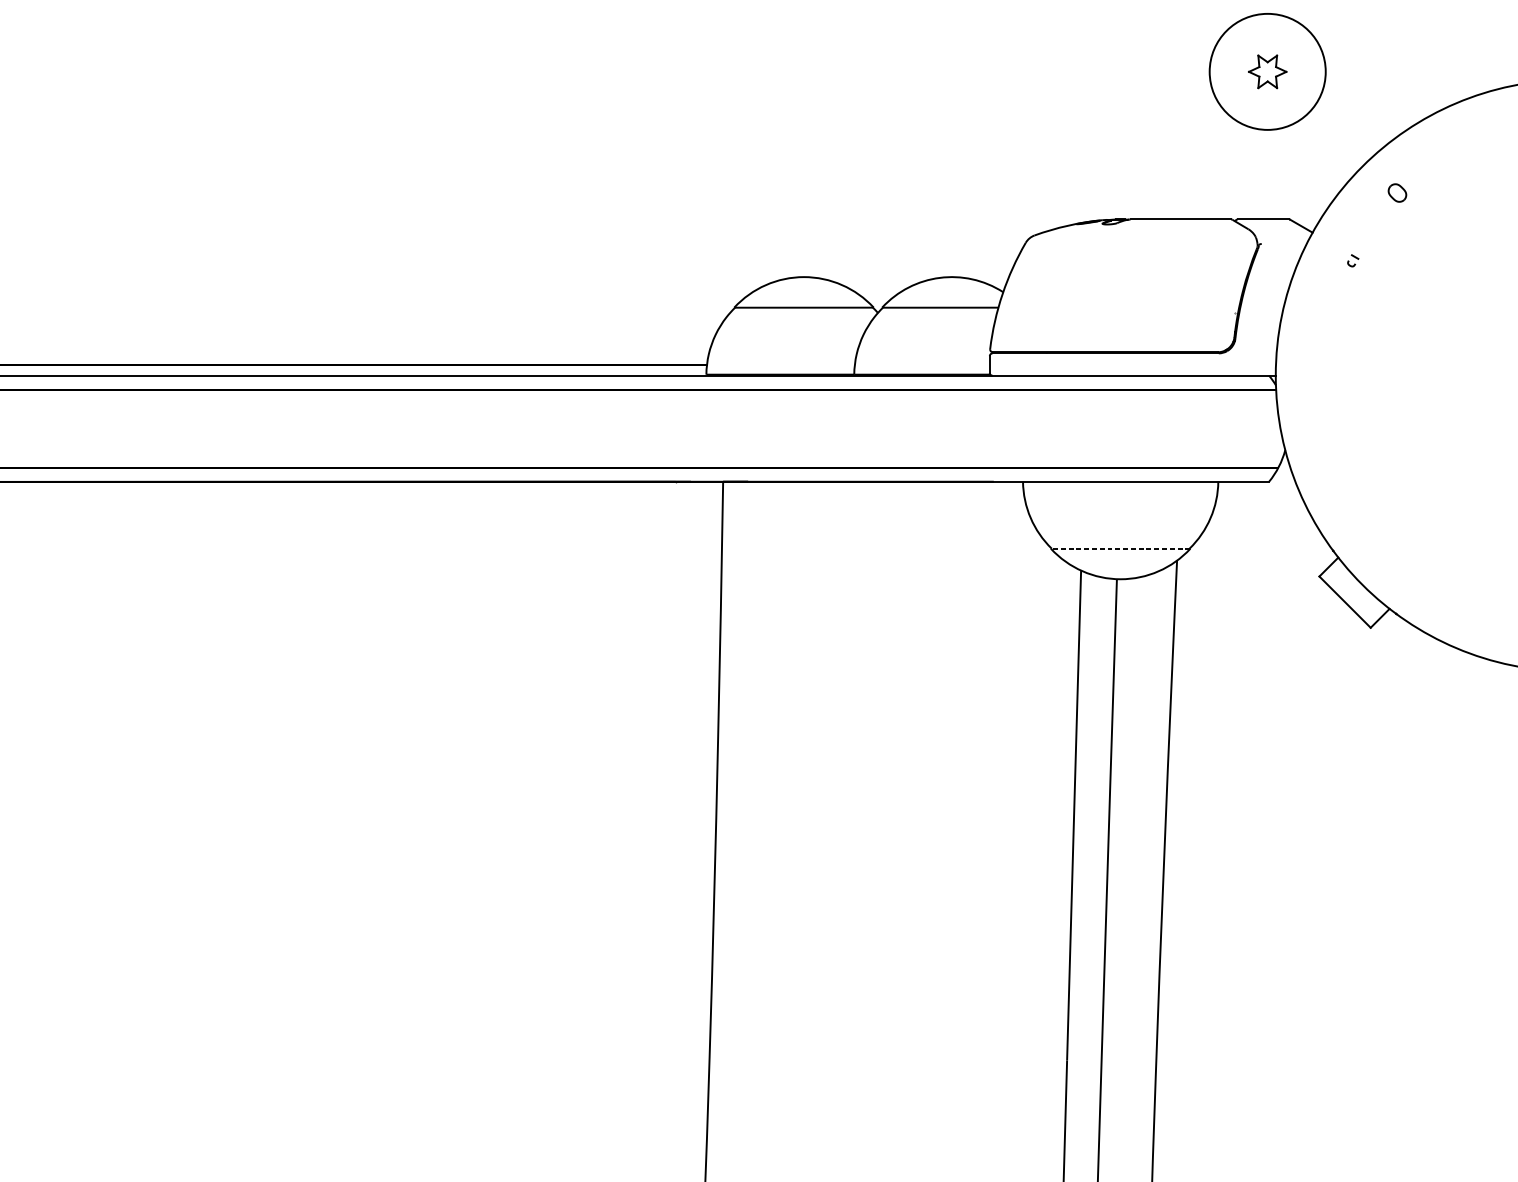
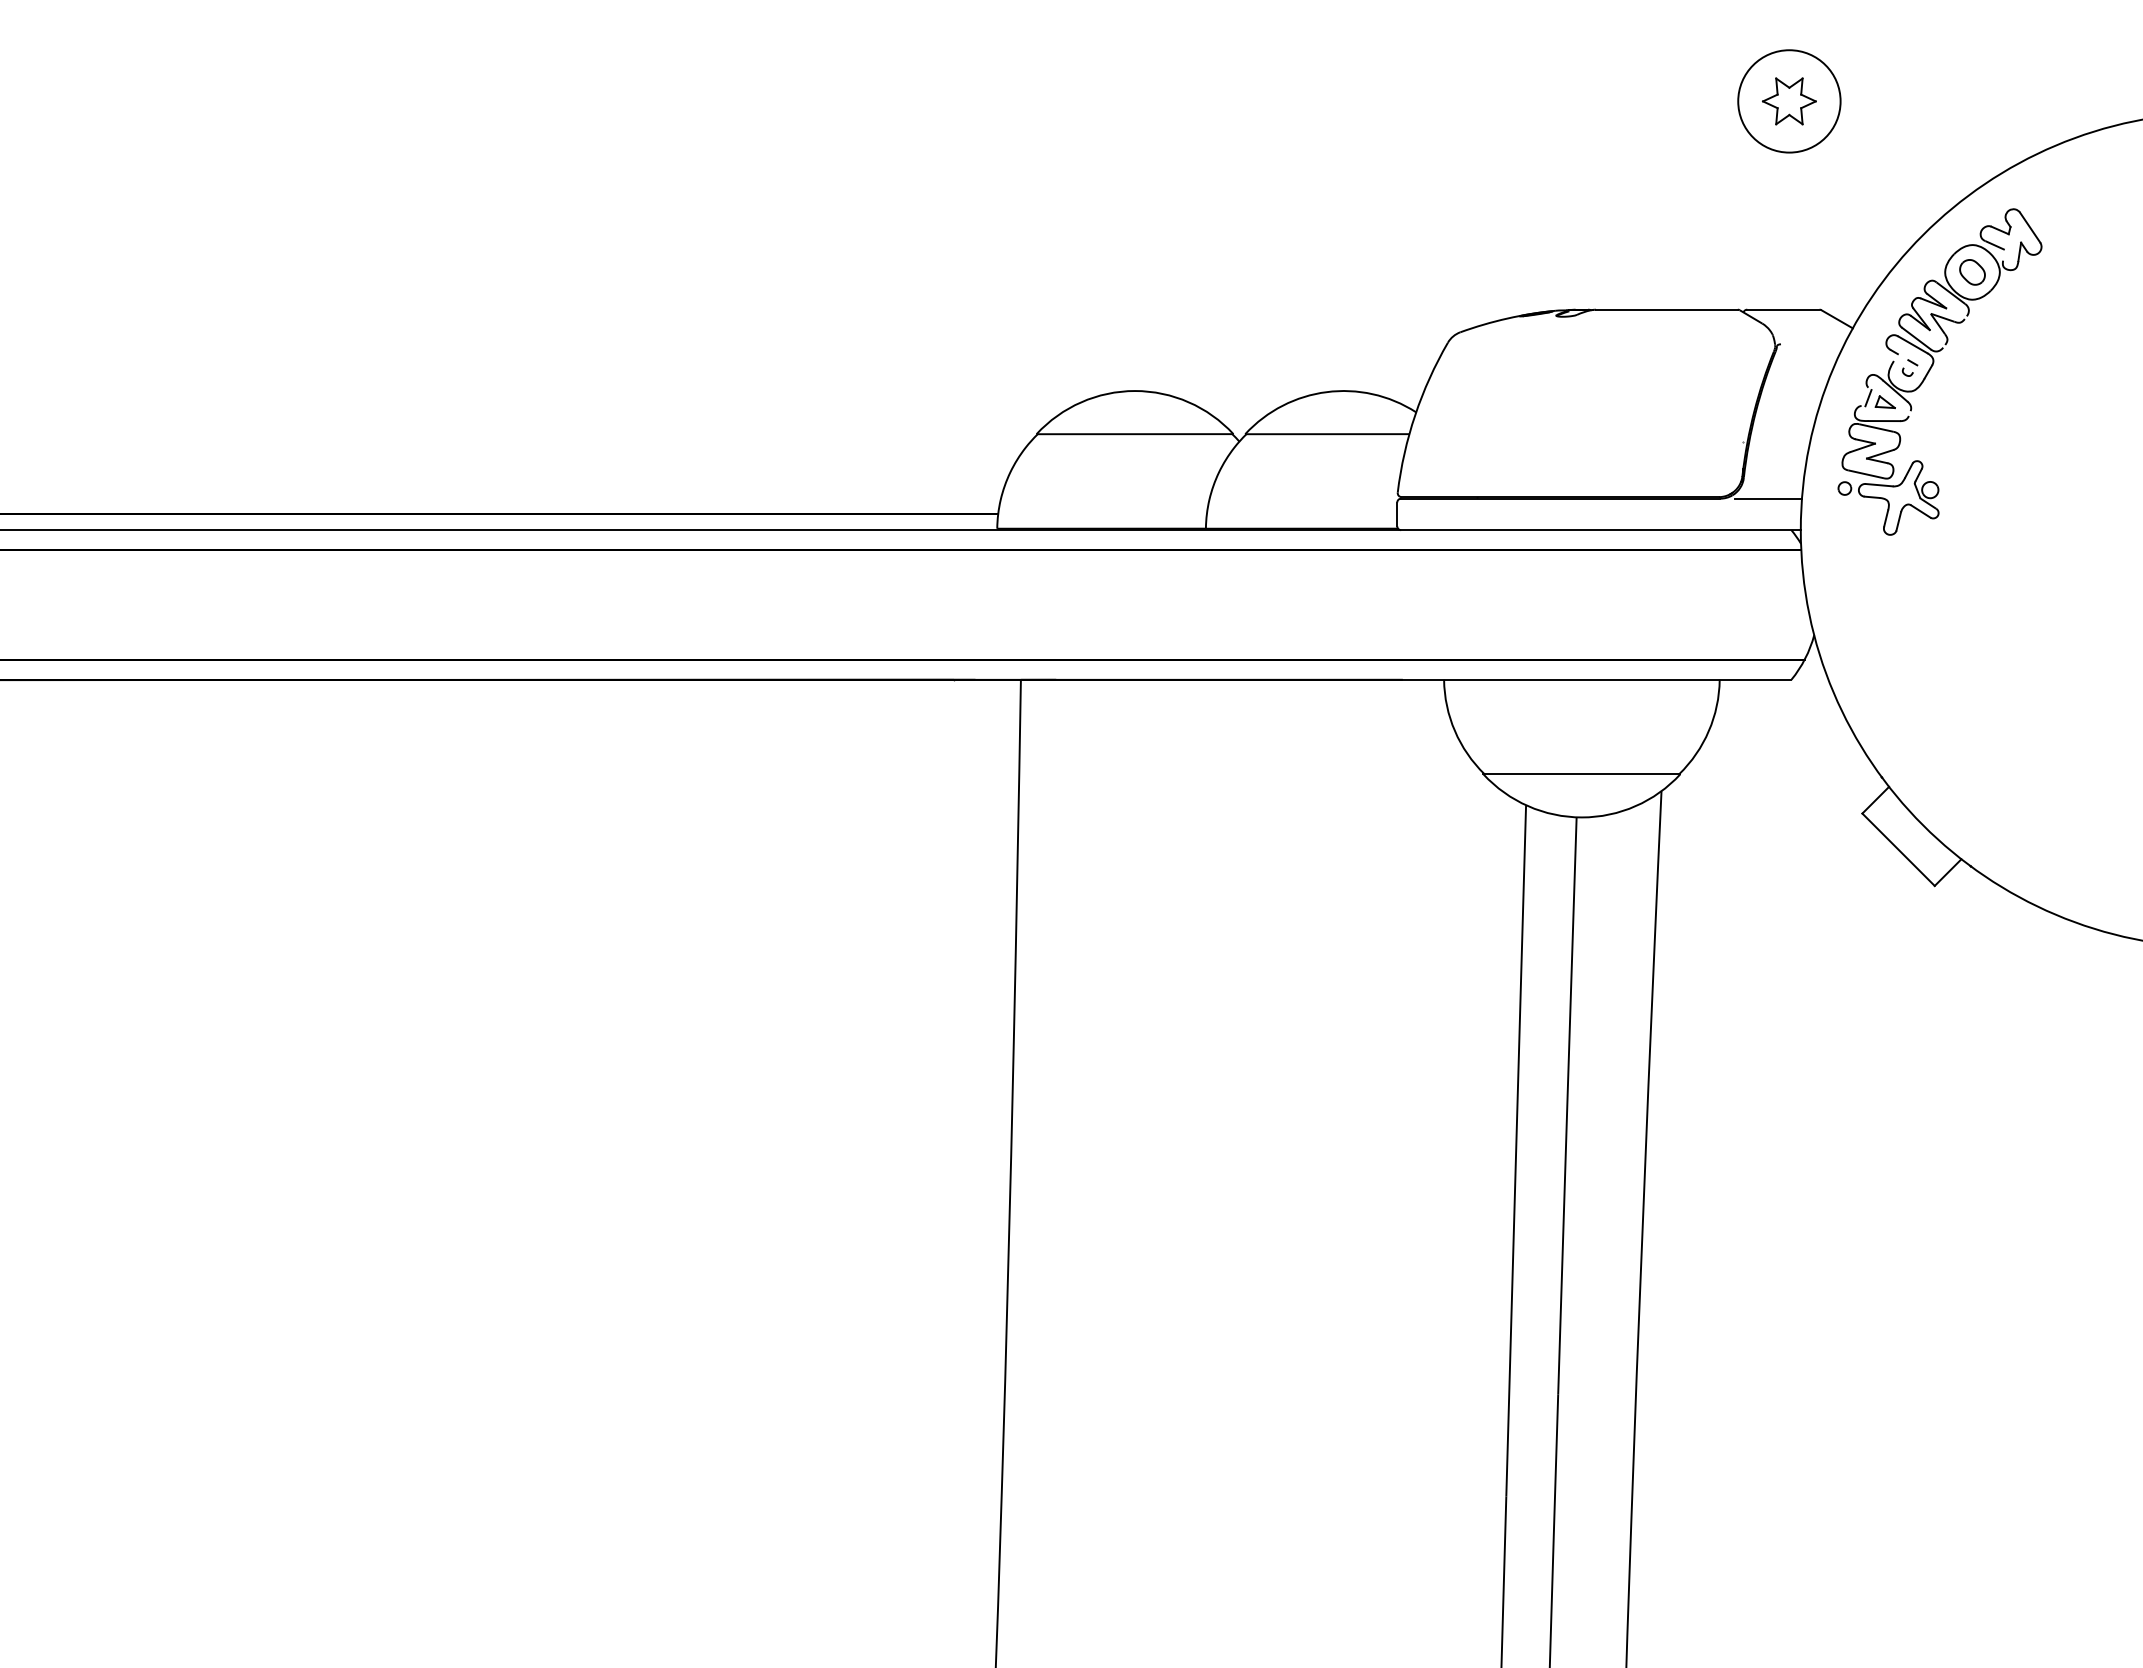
circle: (1267, 71) -> (1789, 101), size x0.62
part: (1369, 260) -> (1932, 367), added
line: (1252, 353) -> (1768, 498), added
line: (1120, 548) -> (1581, 774), dashed -> solid

